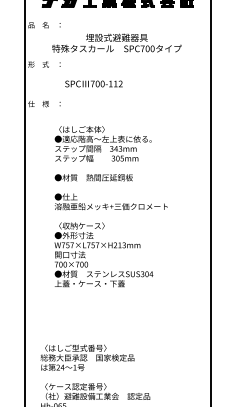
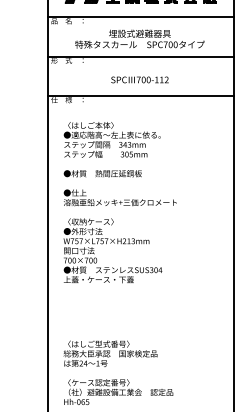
line: (117, 21) -> (140, 17), added
line: (117, 60) -> (140, 56), added
text: (93, 83) -> (139, 79), moved
line: (117, 100) -> (140, 96), added
text: (110, 206) -> (119, 202), moved

